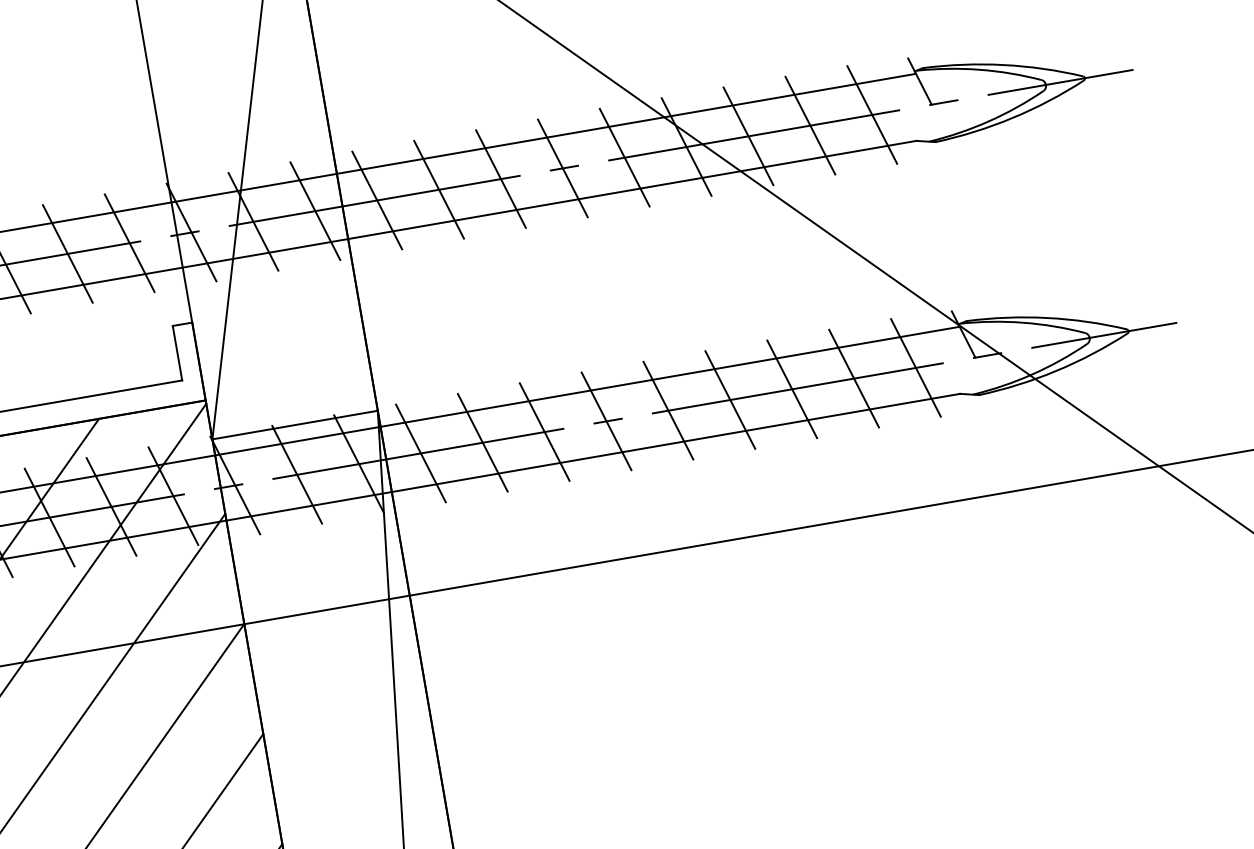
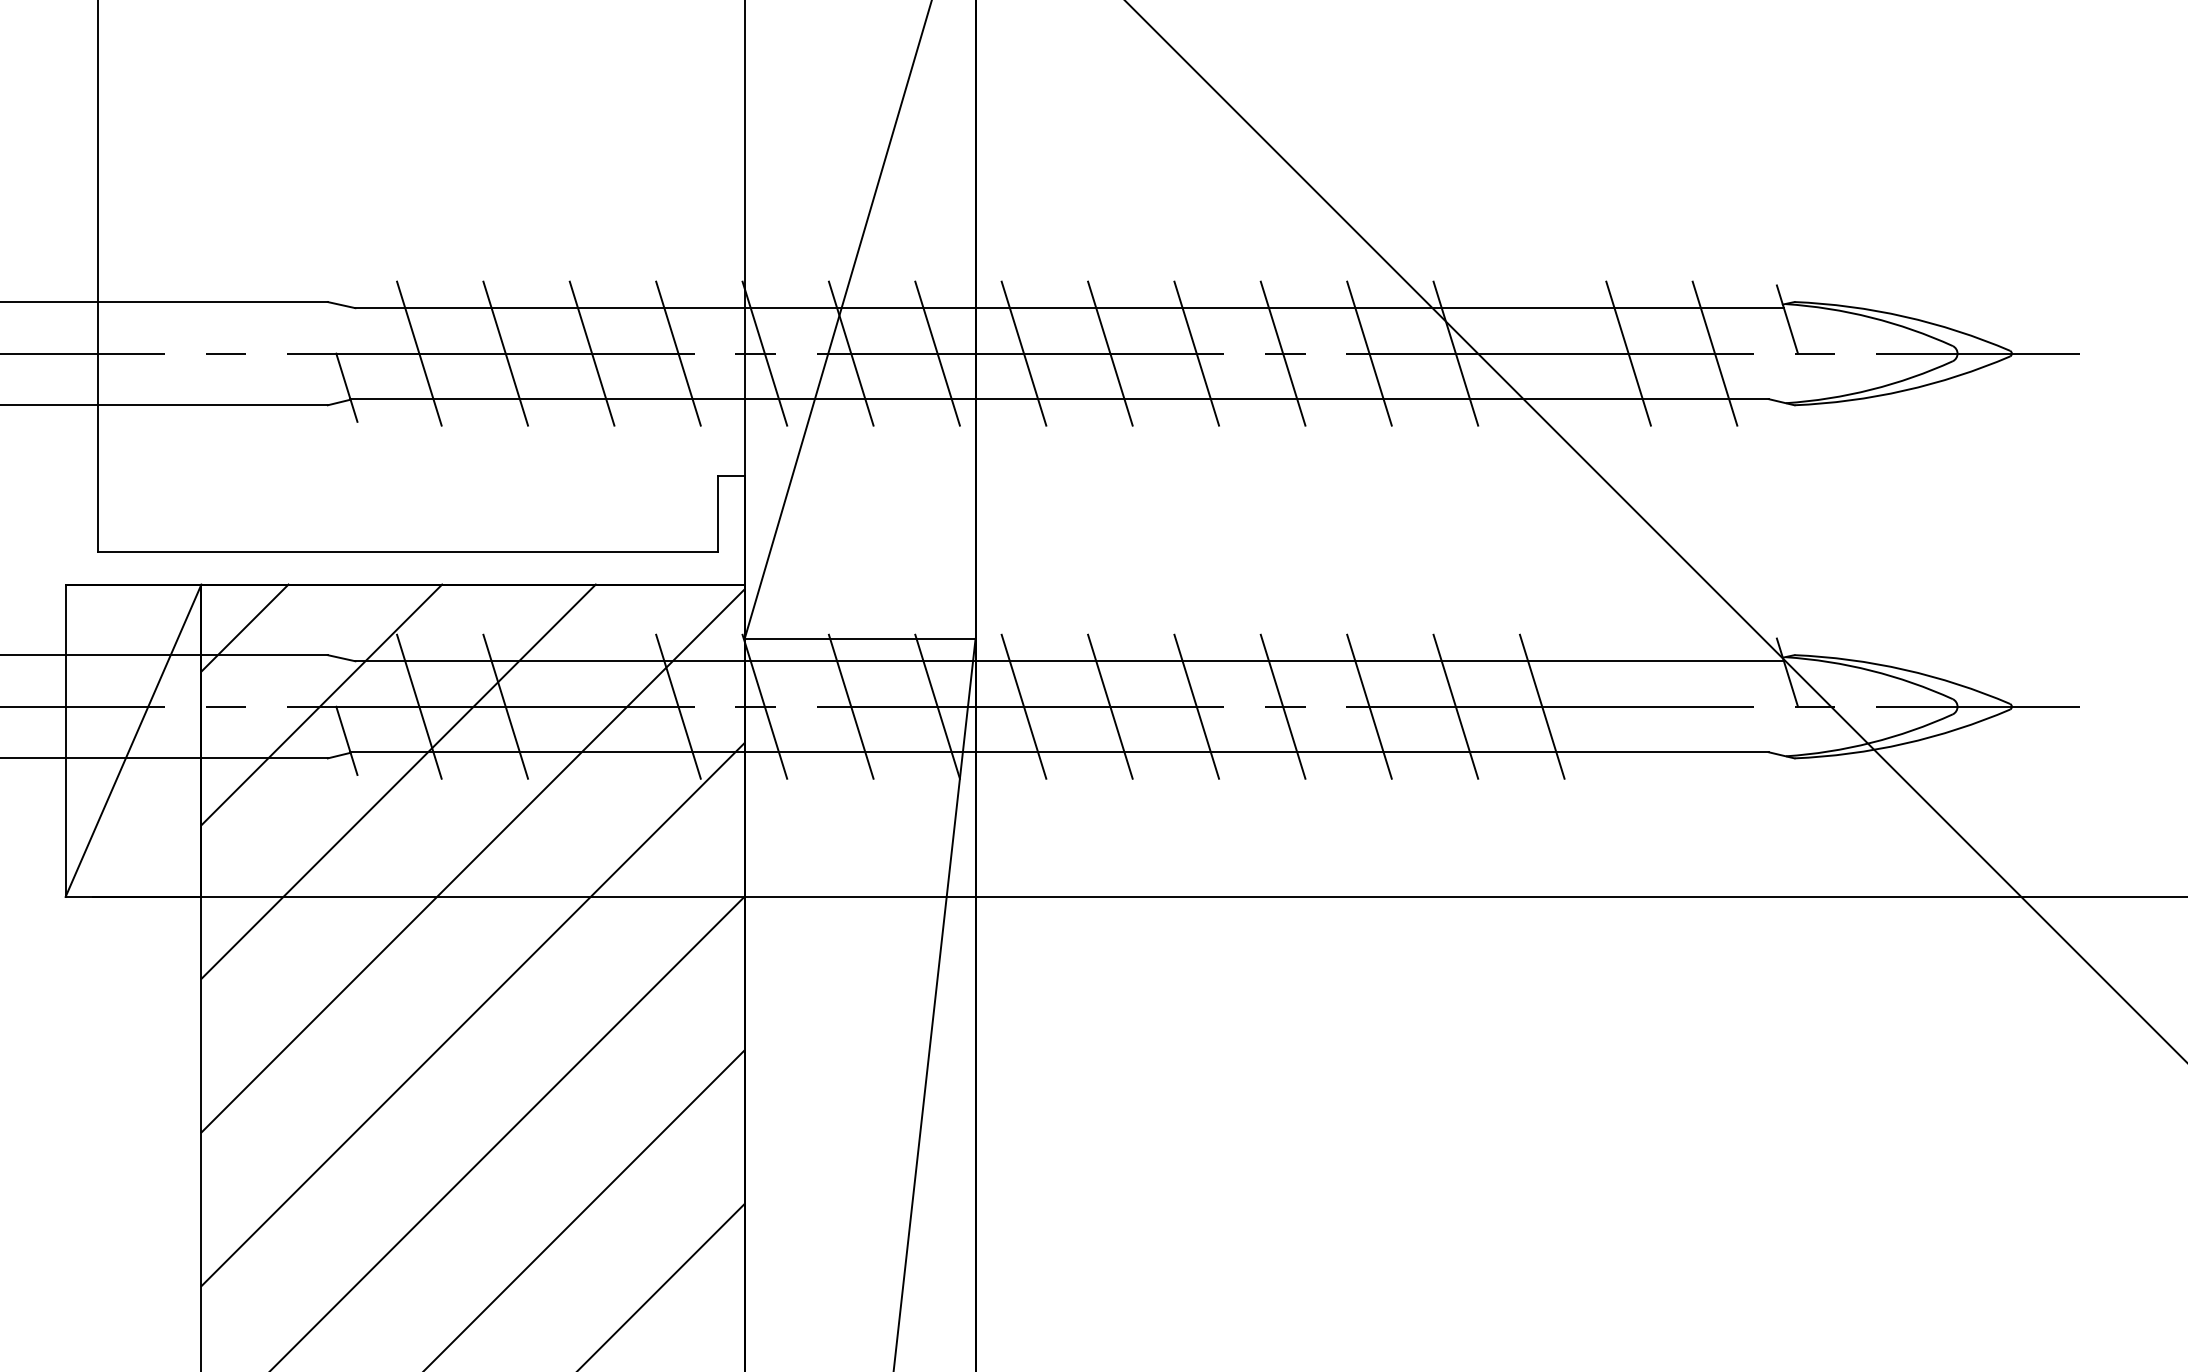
line: (747, 136) -> (1541, 353), removed
line: (915, 367) -> (1714, 706), removed
line: (853, 378) -> (1628, 706), removed
line: (111, 506) -> (591, 706), removed

